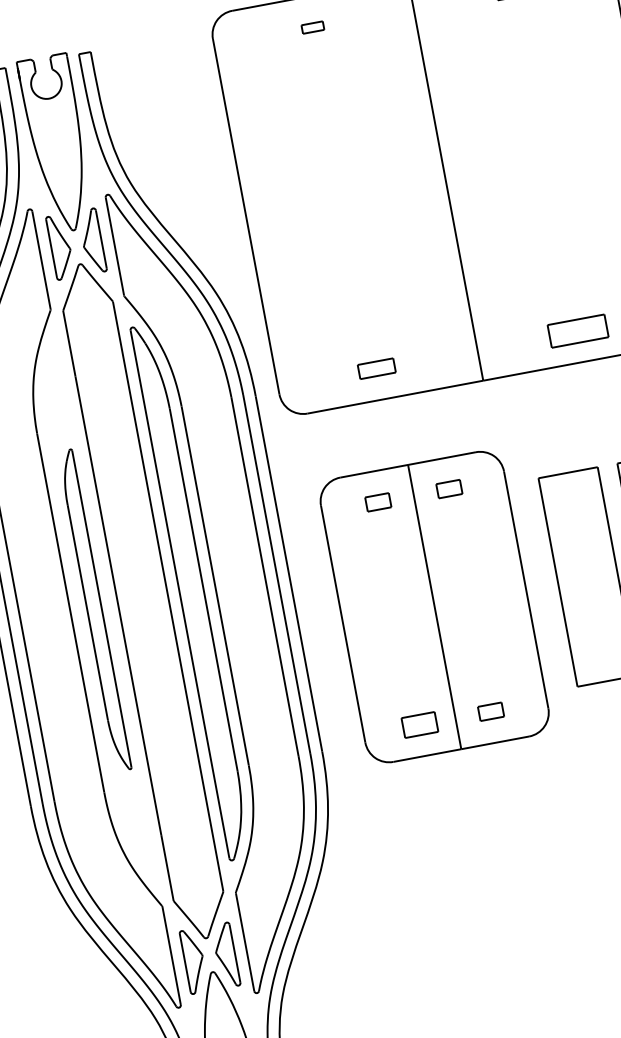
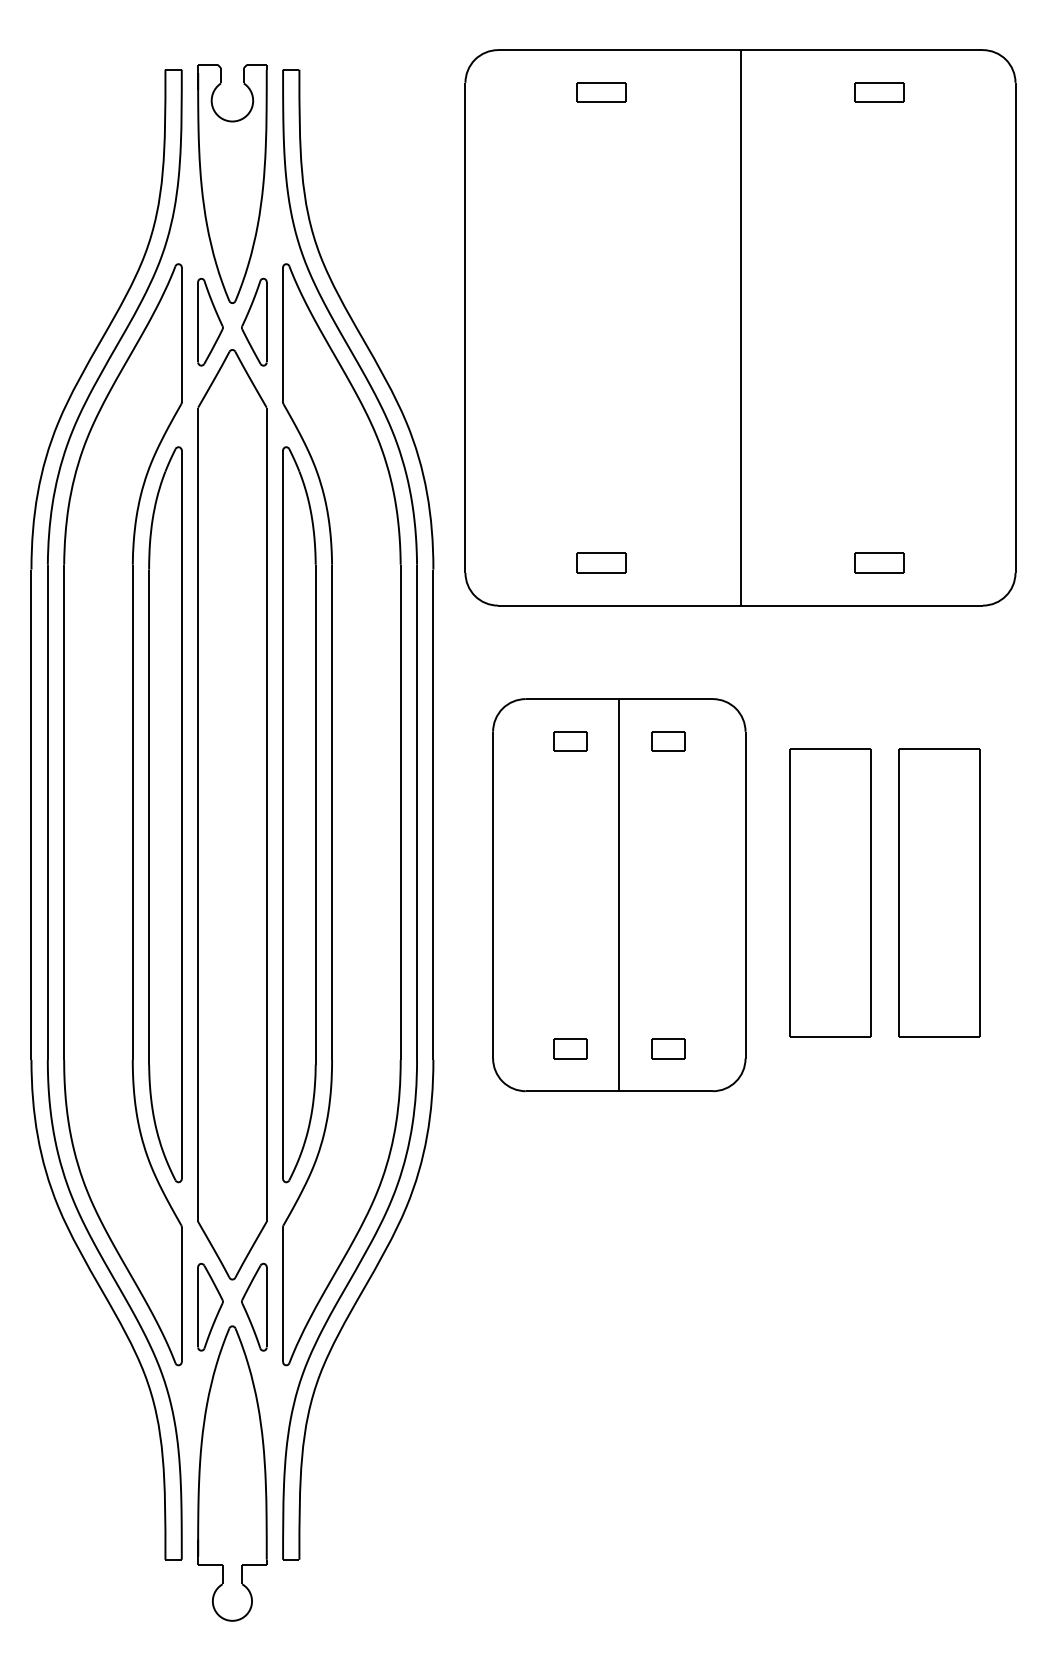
part: (312, 27) -> (601, 92), size x1.67
part: (578, 330) -> (879, 562), size x0.62
part: (94, 610) -> (165, 814), size x1.67
part: (420, 724) -> (570, 1048), size x0.71

